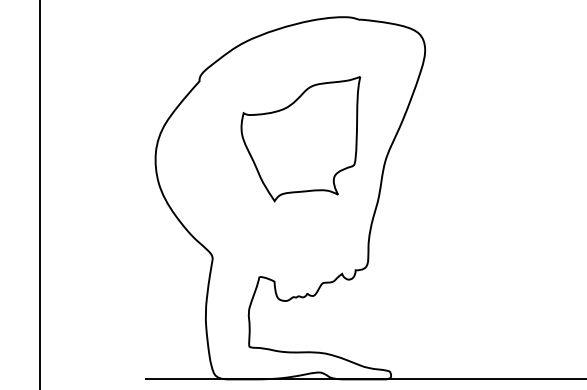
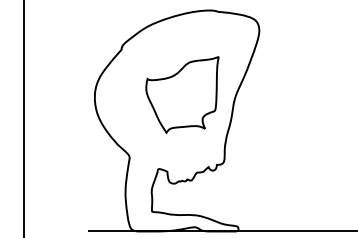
part: (300, 140) -> (182, 95), moved

